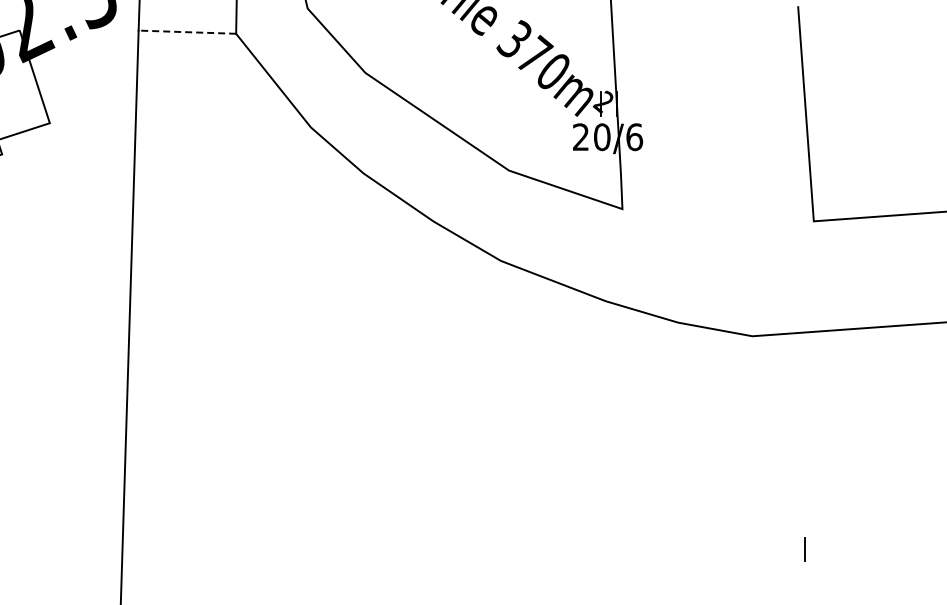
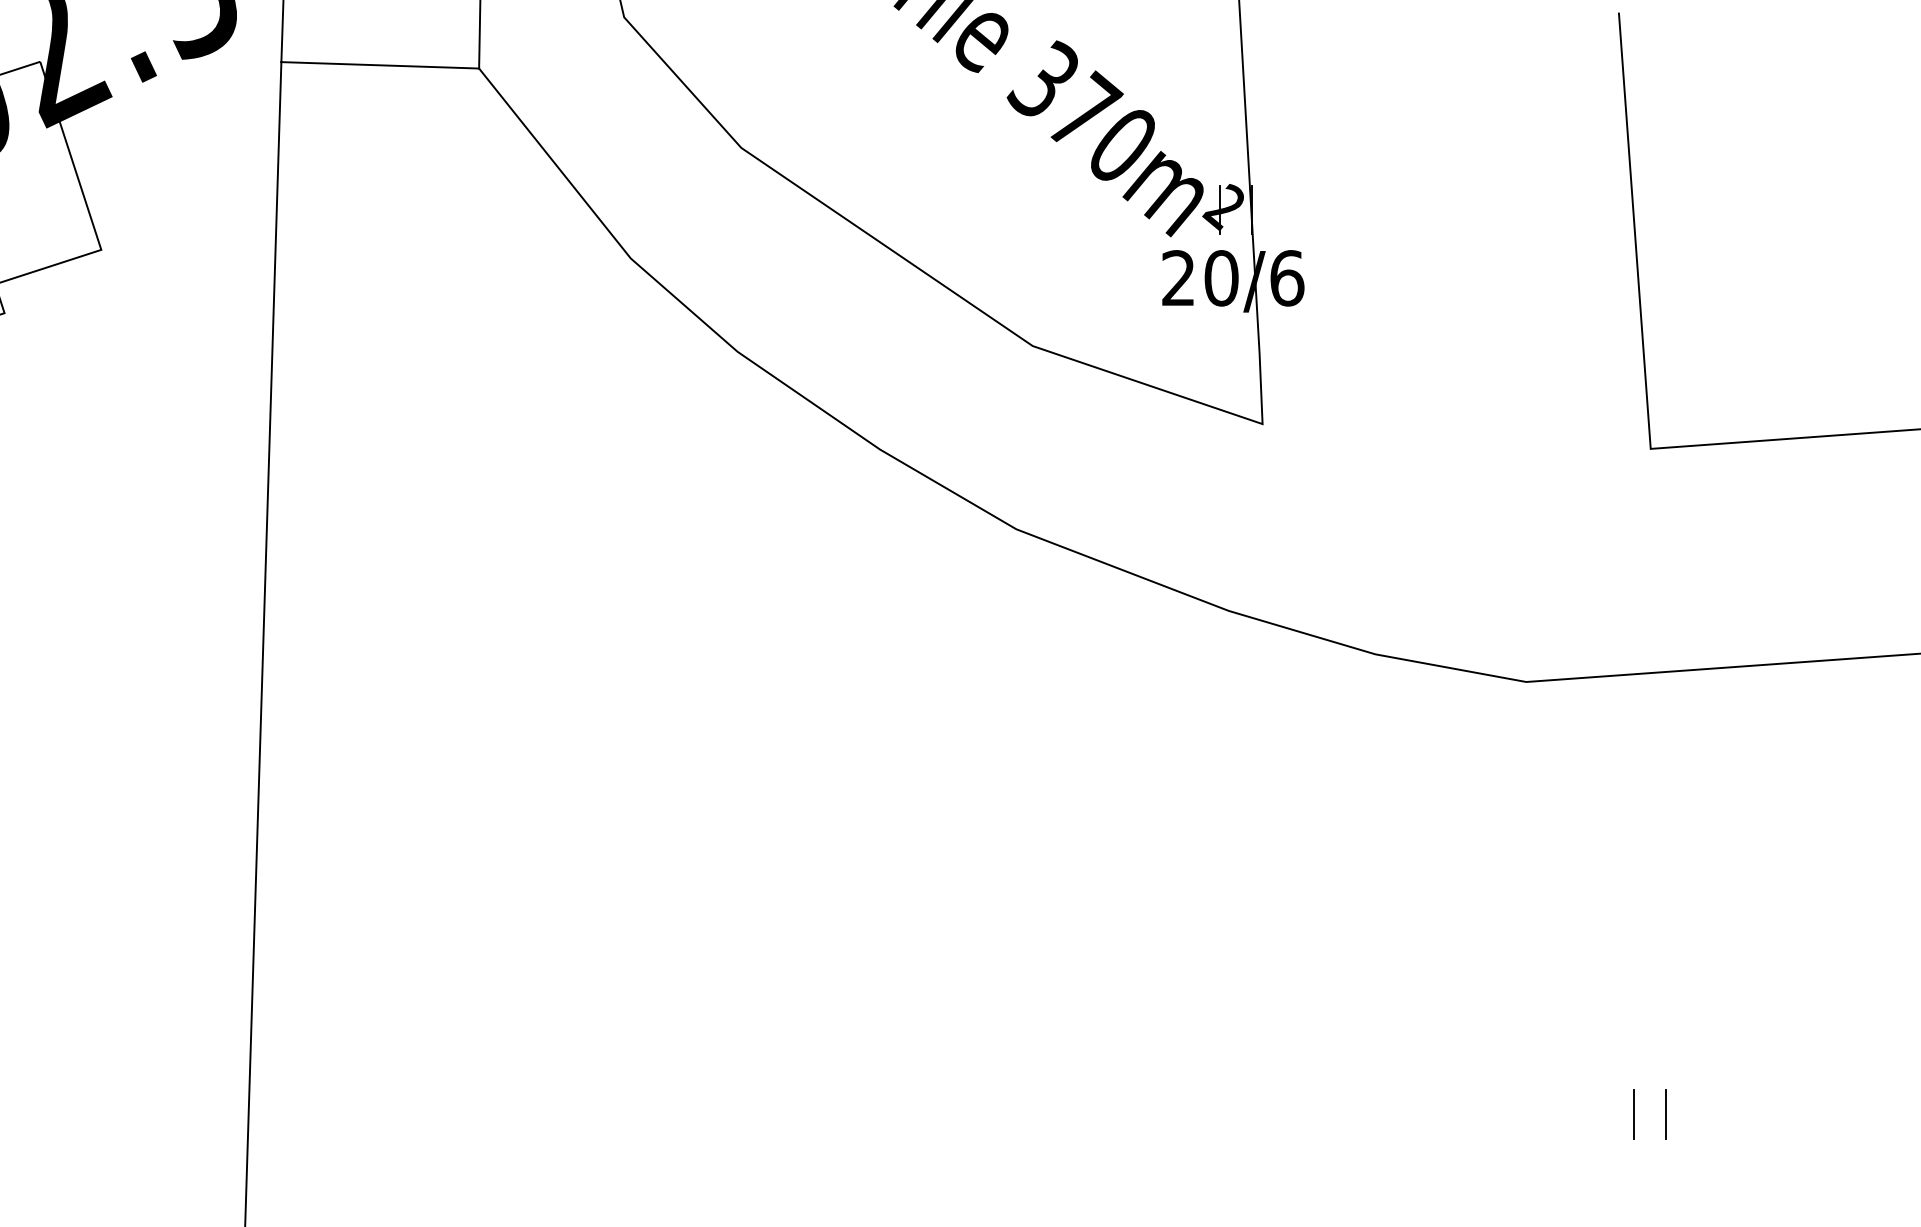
line: (187, 32) -> (380, 65), dashed -> solid
line: (820, 549) -> (1664, 1114), added

